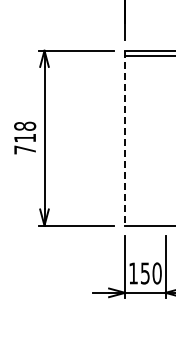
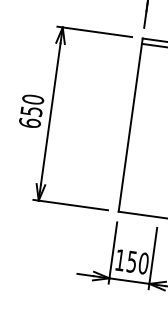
text: (25, 137) -> (32, 110), 718 -> 650
line: (125, 138) -> (130, 125), dashed -> solid

